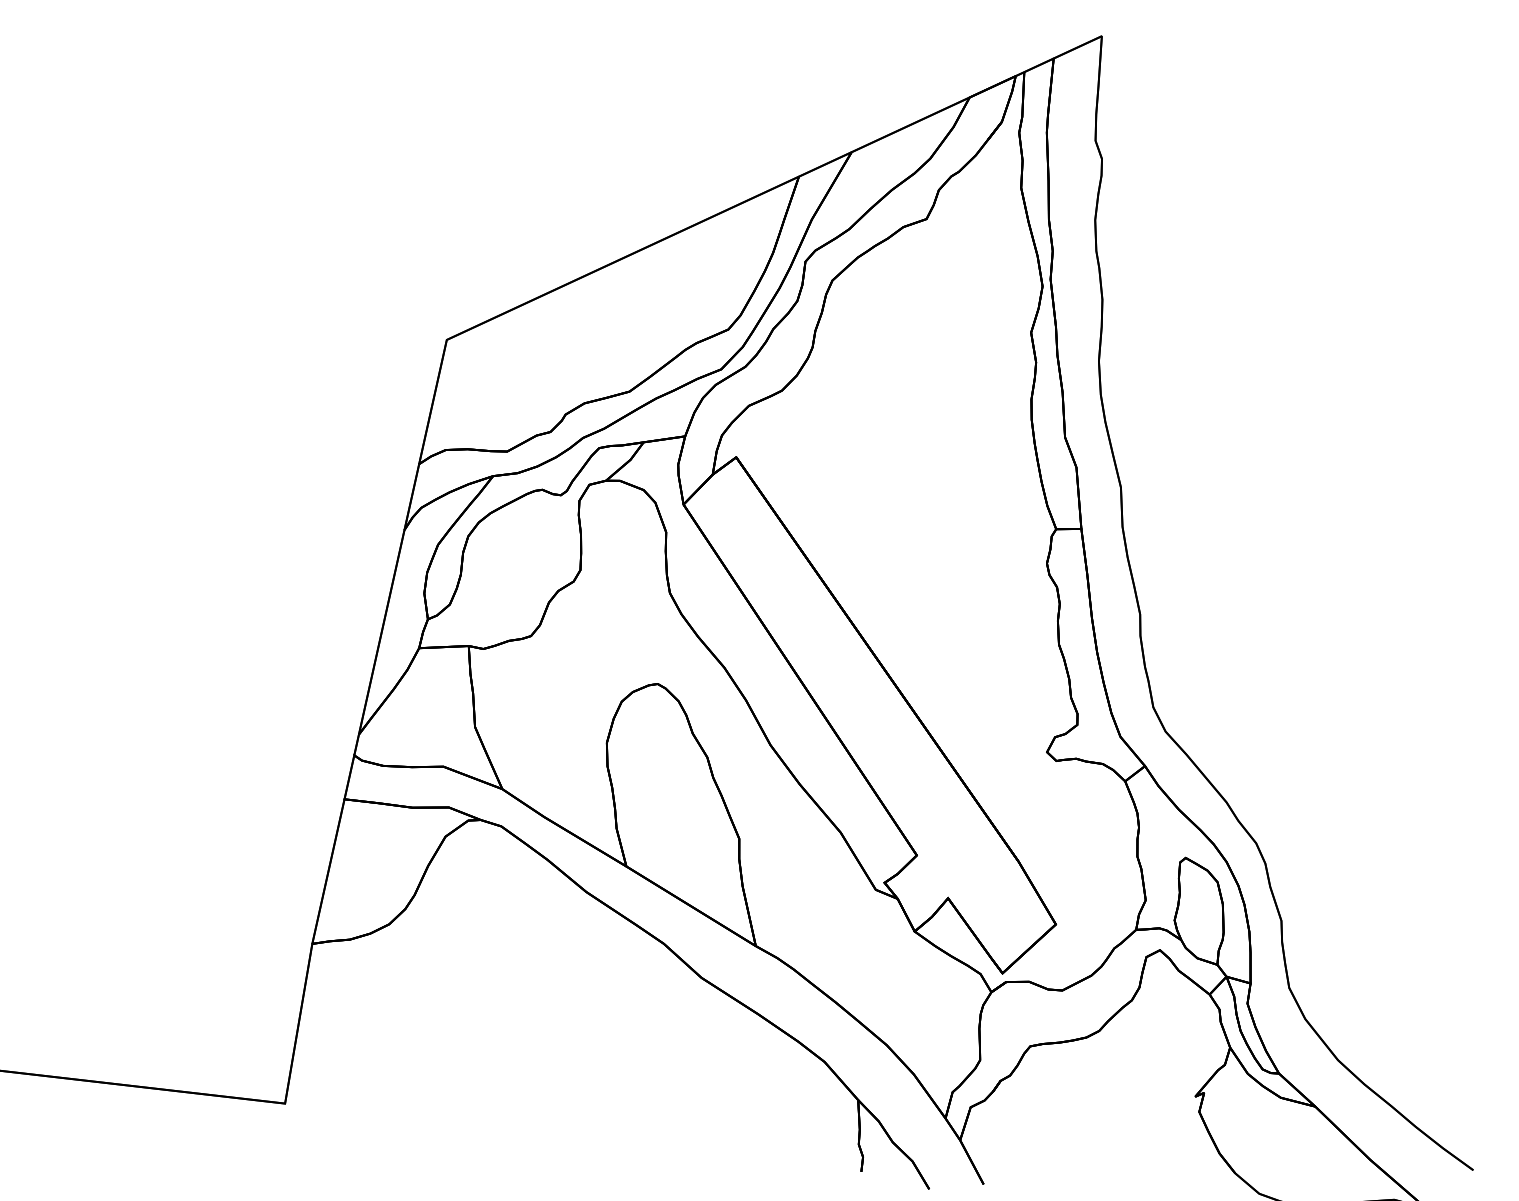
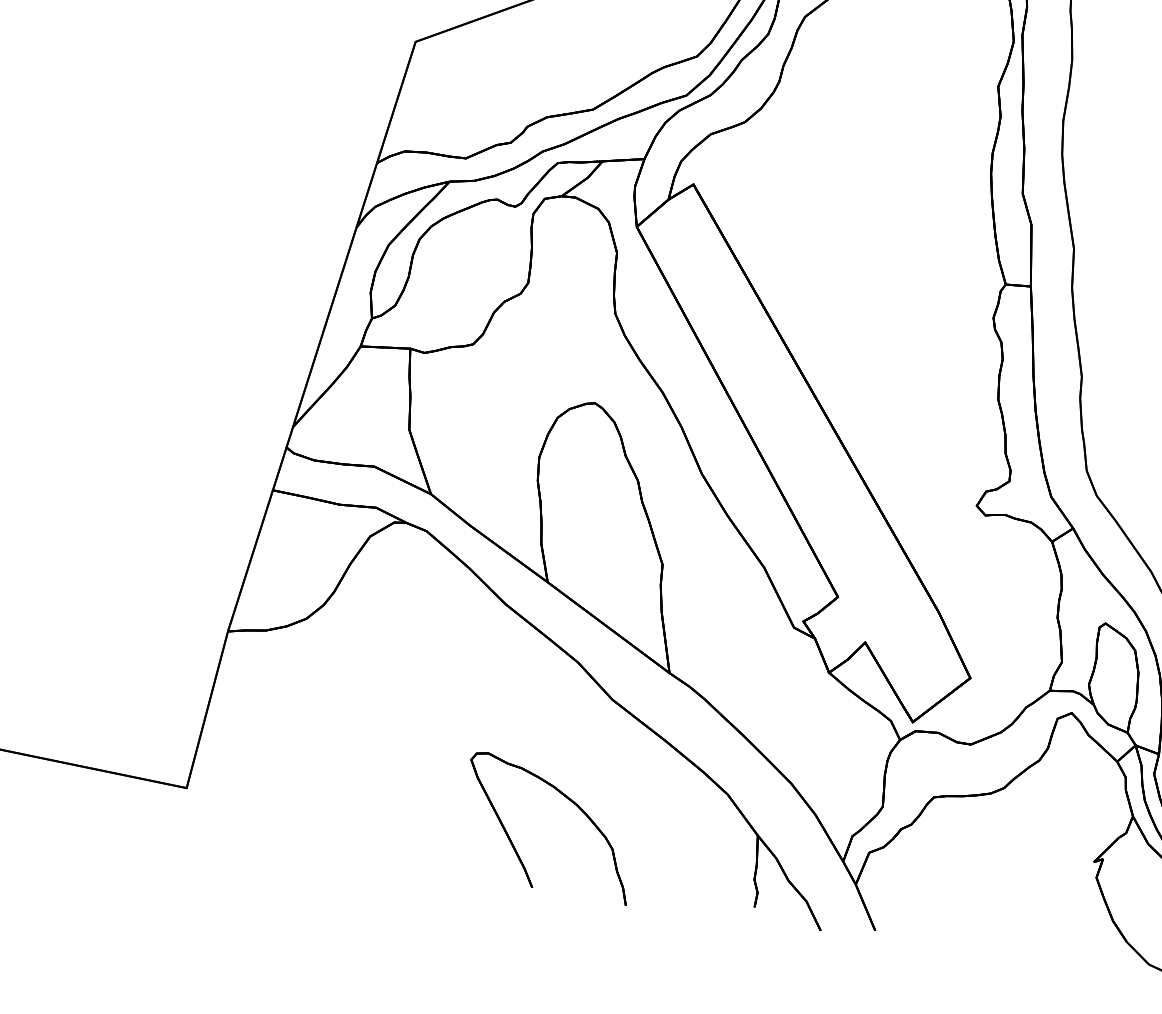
part: (669, 1083) -> (571, 802), added

